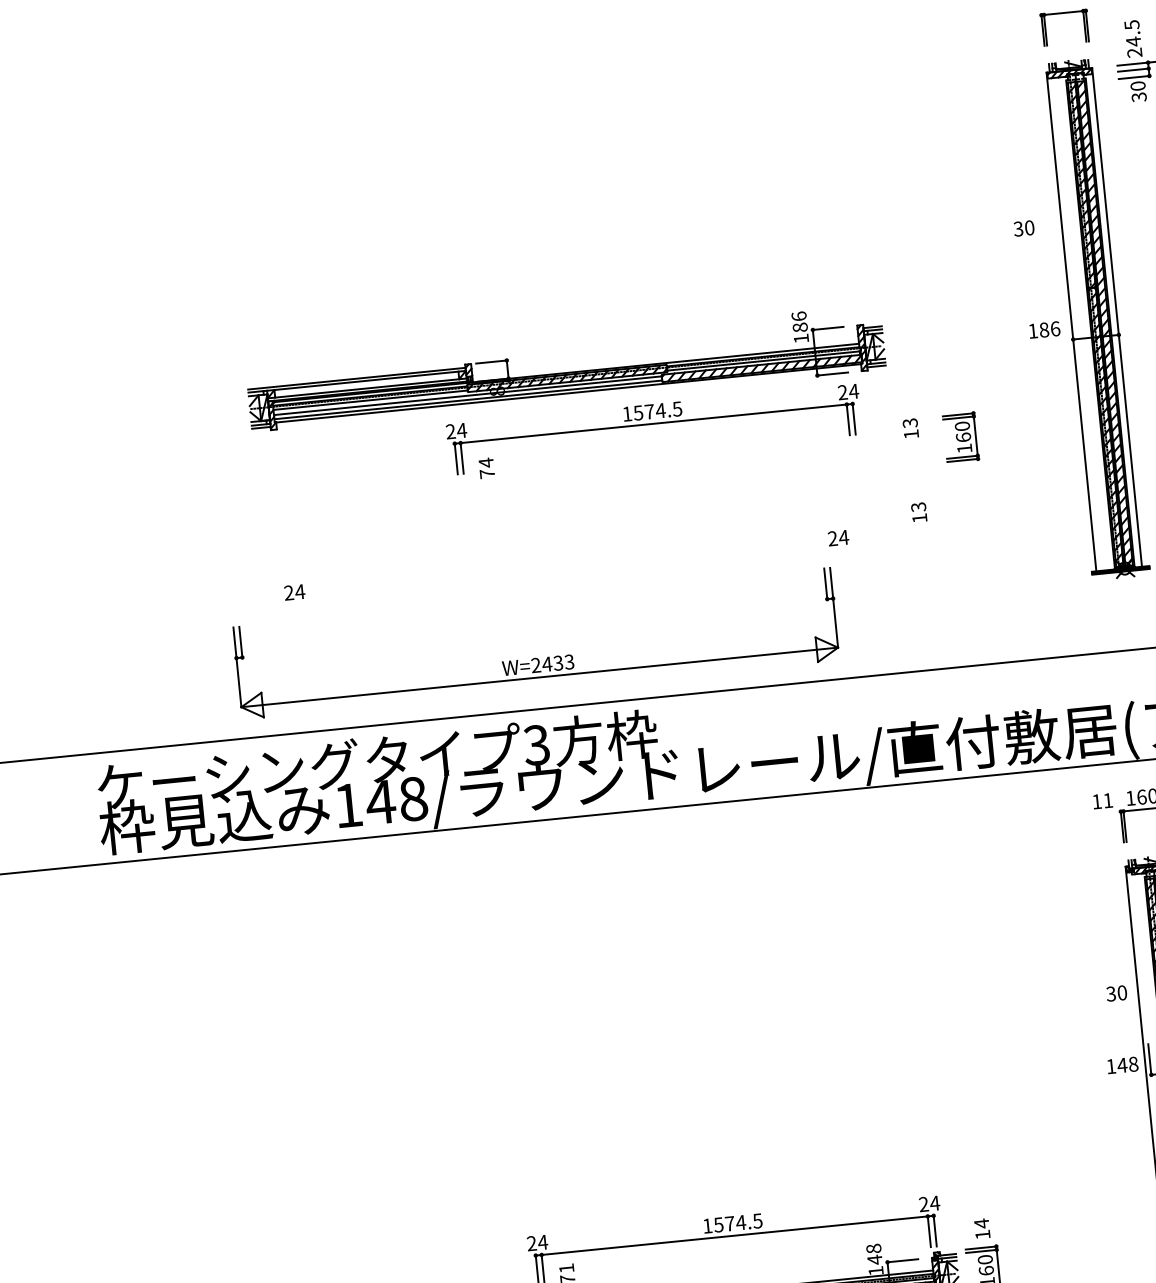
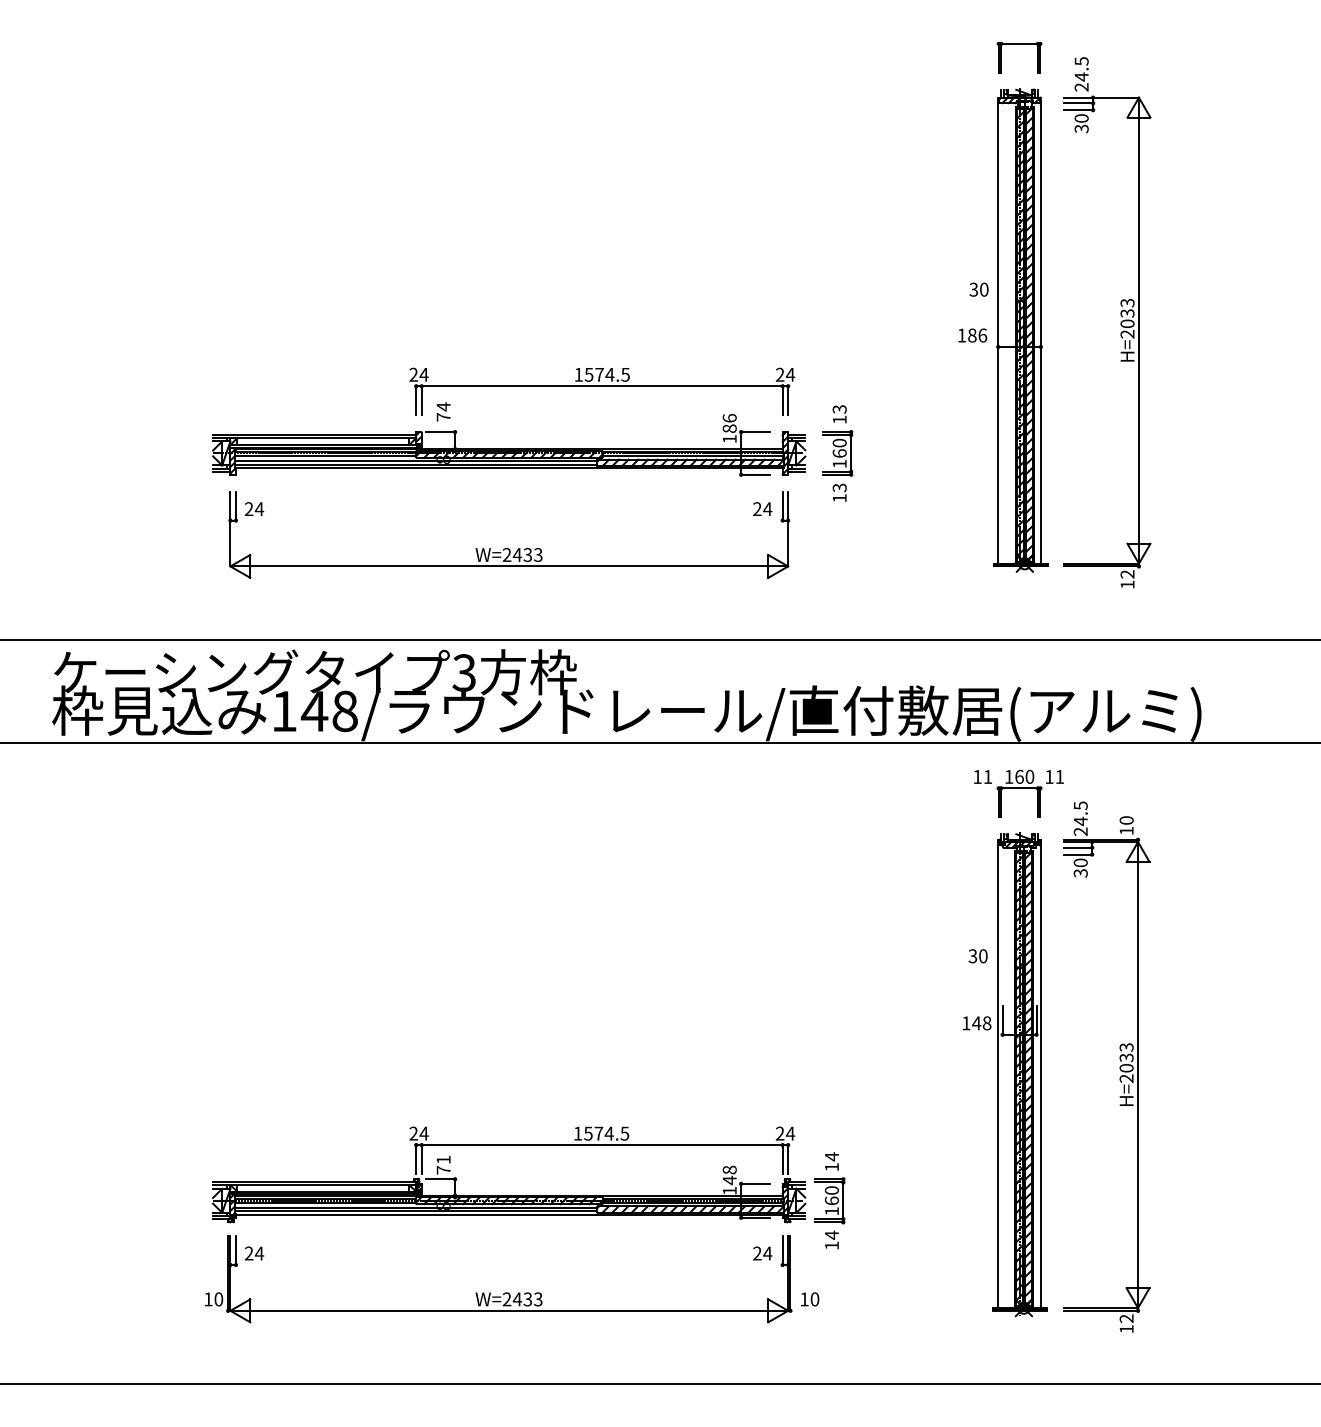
text: (1023, 228) -> (978, 289), moved
part: (566, 369) -> (509, 445), moved
part: (961, 437) -> (837, 453), moved
part: (538, 658) -> (509, 548), moved

